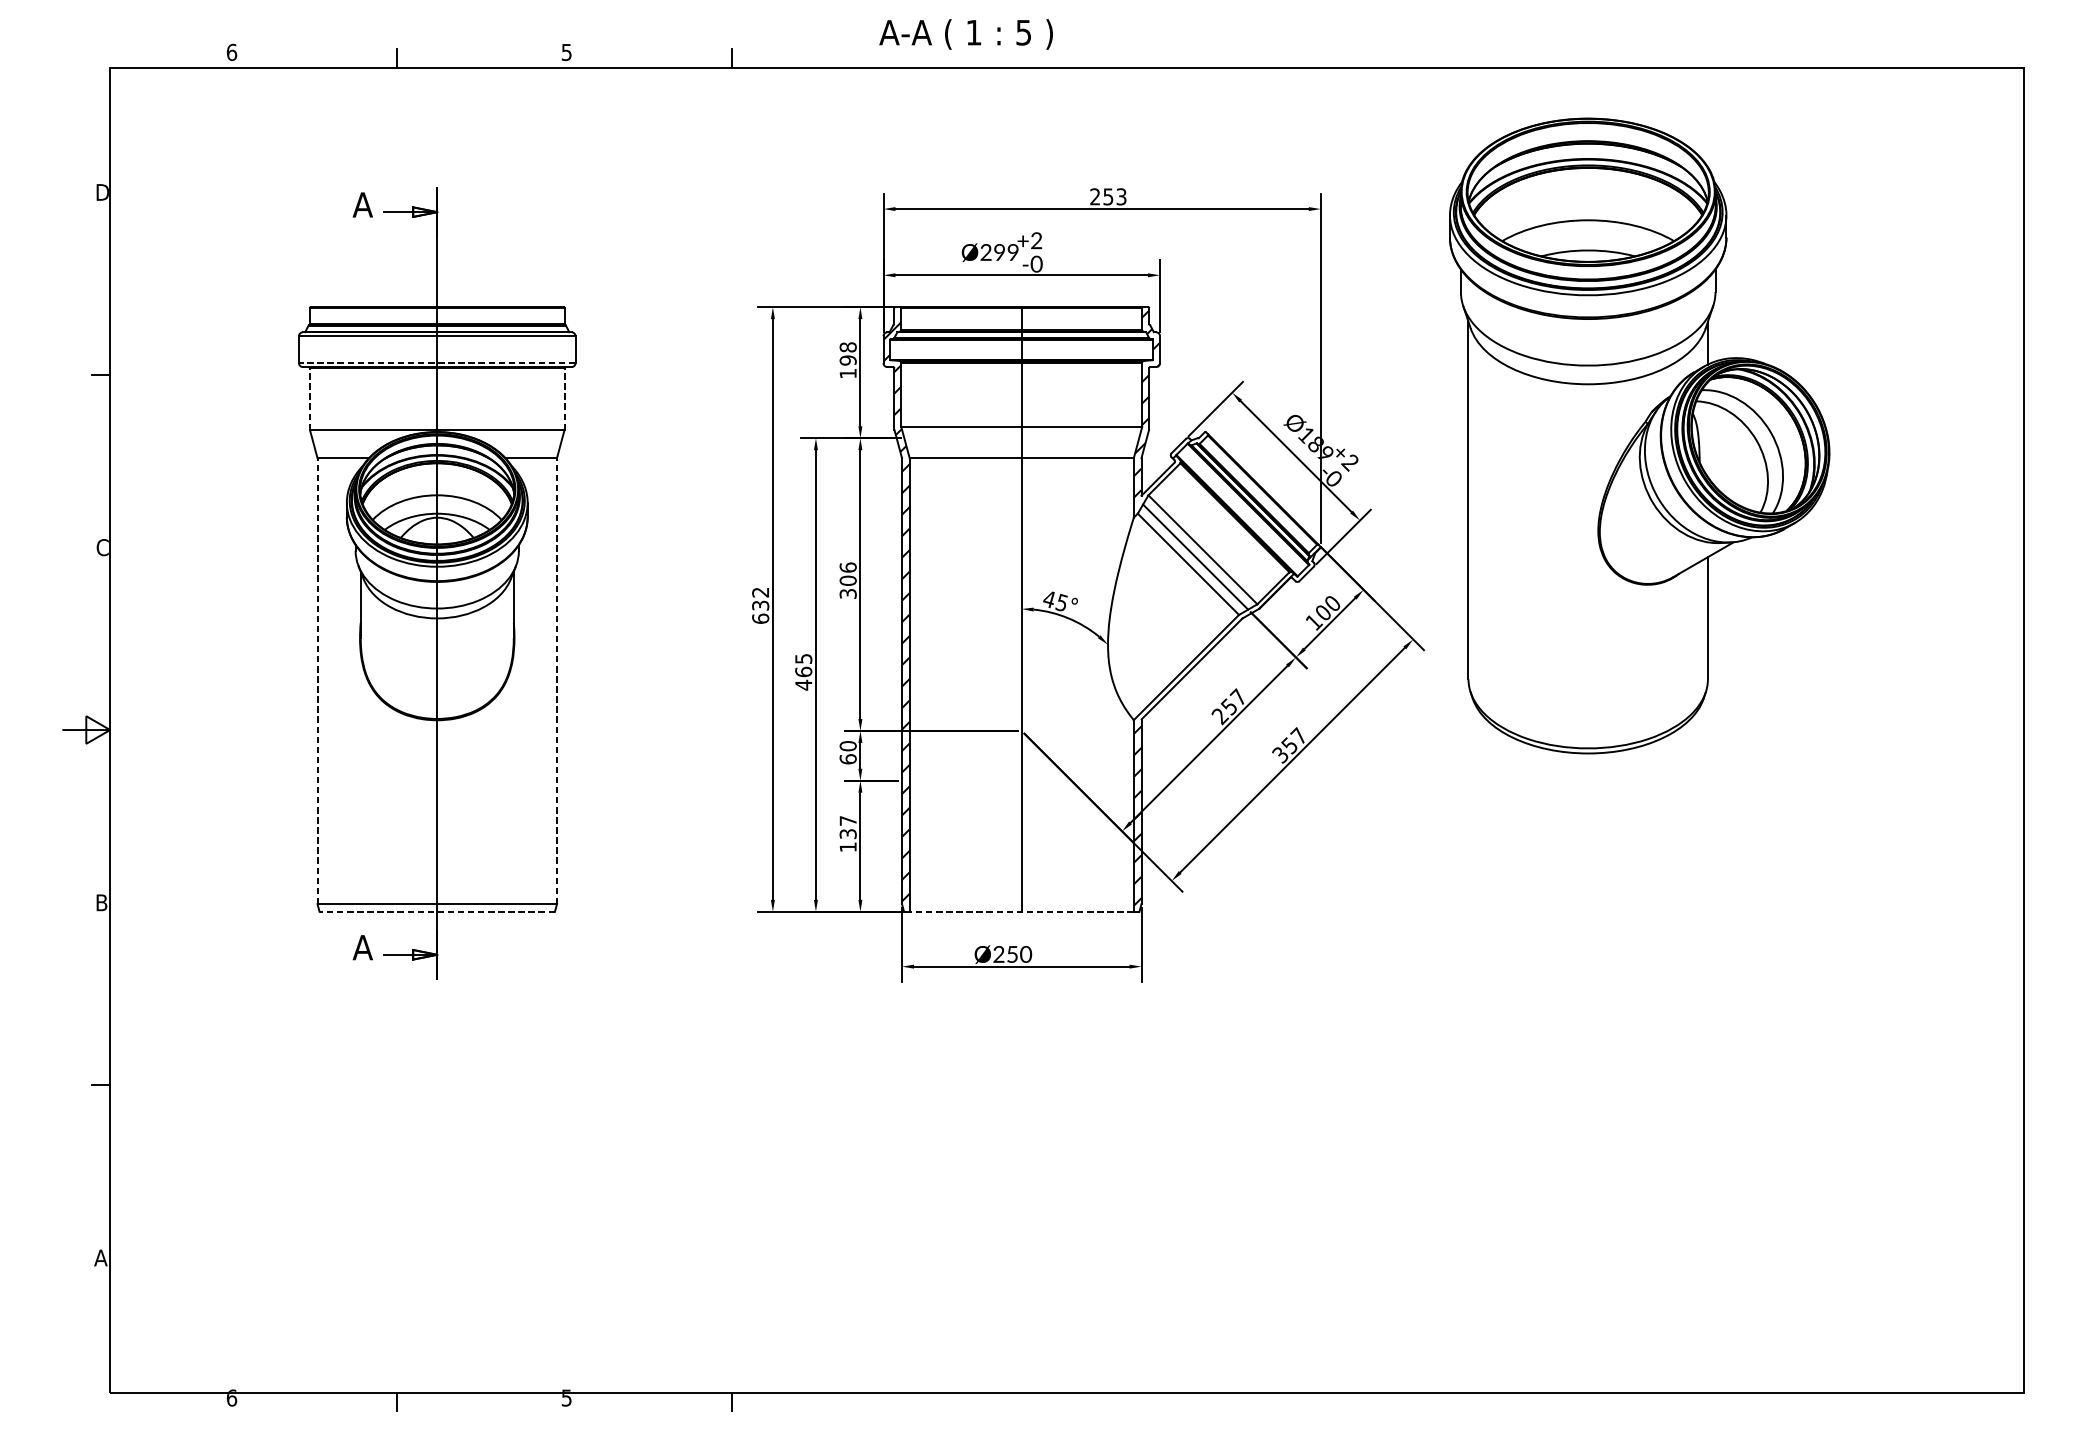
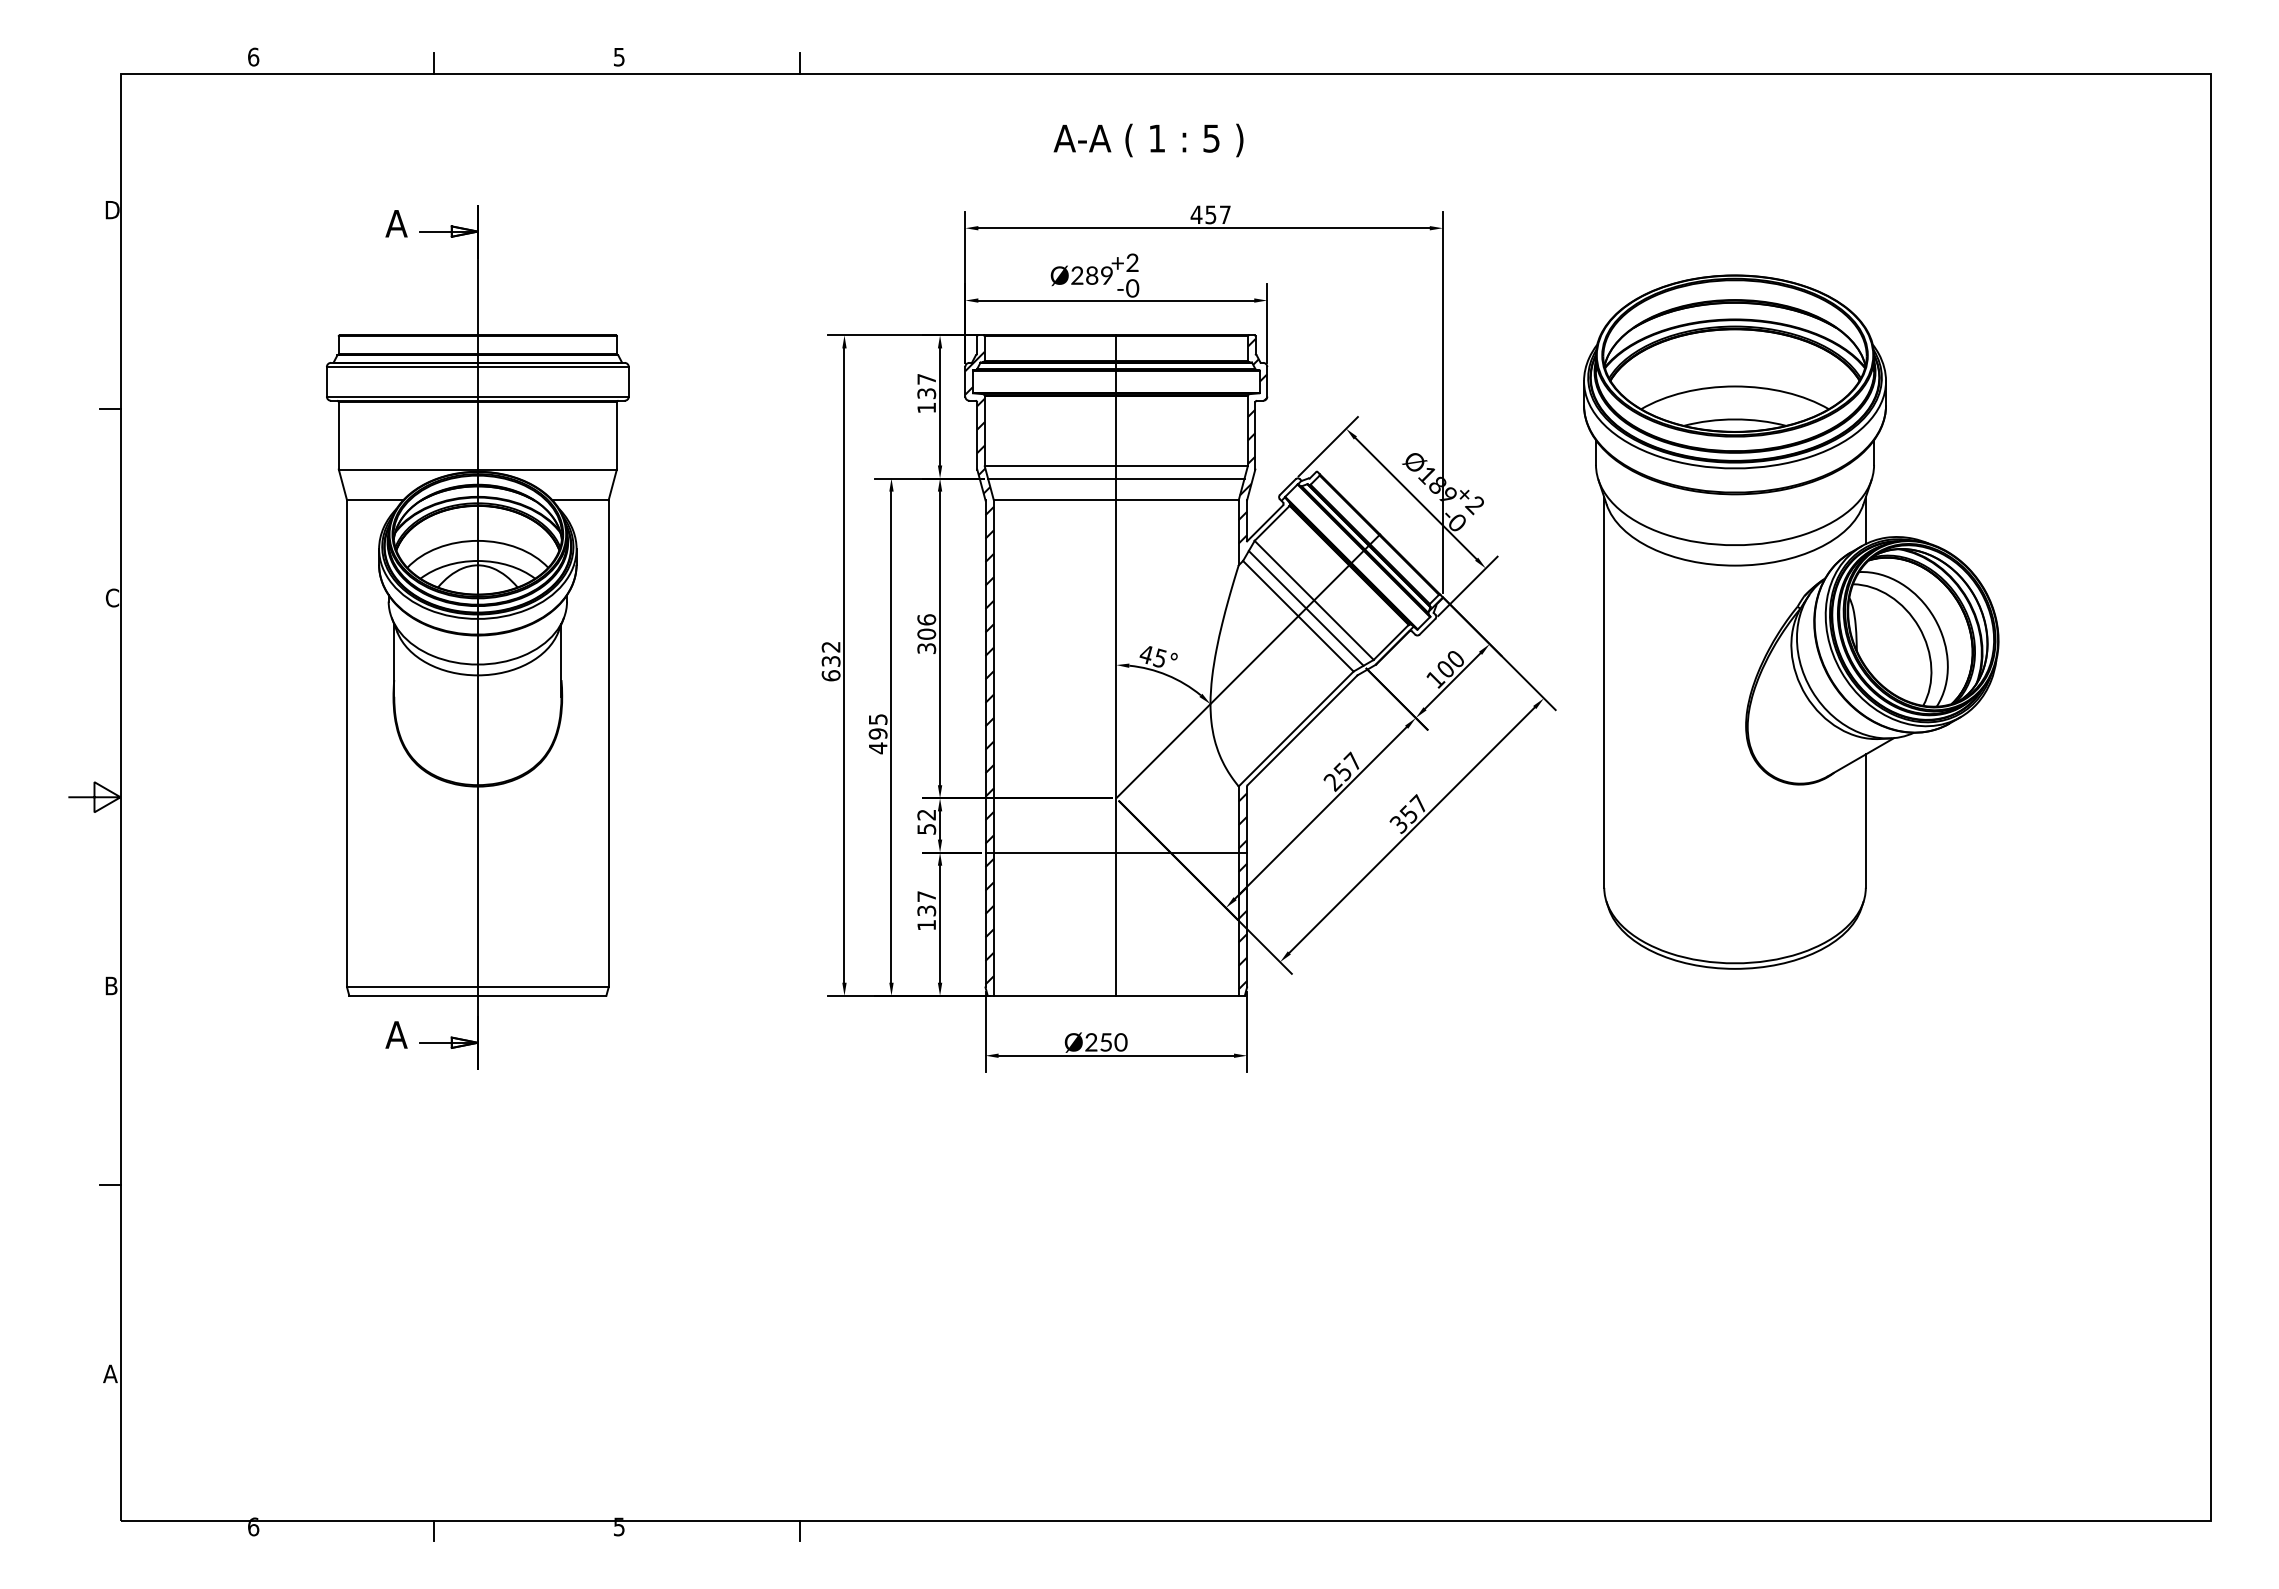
text: (966, 34) -> (1148, 140), moved
text: (1108, 196) -> (1210, 214), 253 -> 457
text: (999, 253) -> (1092, 276), Ø299 -> Ø289
text: (847, 353) -> (926, 386), 198 -> 137
line: (436, 363) -> (477, 396), dashed -> solid
line: (309, 398) -> (338, 435), dashed -> solid
line: (564, 398) -> (616, 435), dashed -> solid
part: (1639, 435) -> (1791, 621), moved
line: (1021, 438) -> (1116, 478), added
line: (1142, 610) -> (1248, 666), added
text: (803, 671) -> (877, 733), 465 -> 495
line: (317, 680) -> (347, 743), dashed -> solid
line: (556, 680) -> (608, 743), dashed -> solid
text: (847, 752) -> (926, 821), 60 -> 52
line: (1021, 780) -> (1116, 852), added
line: (436, 911) -> (477, 995), dashed -> solid
line: (1021, 911) -> (1115, 995), dashed -> solid

